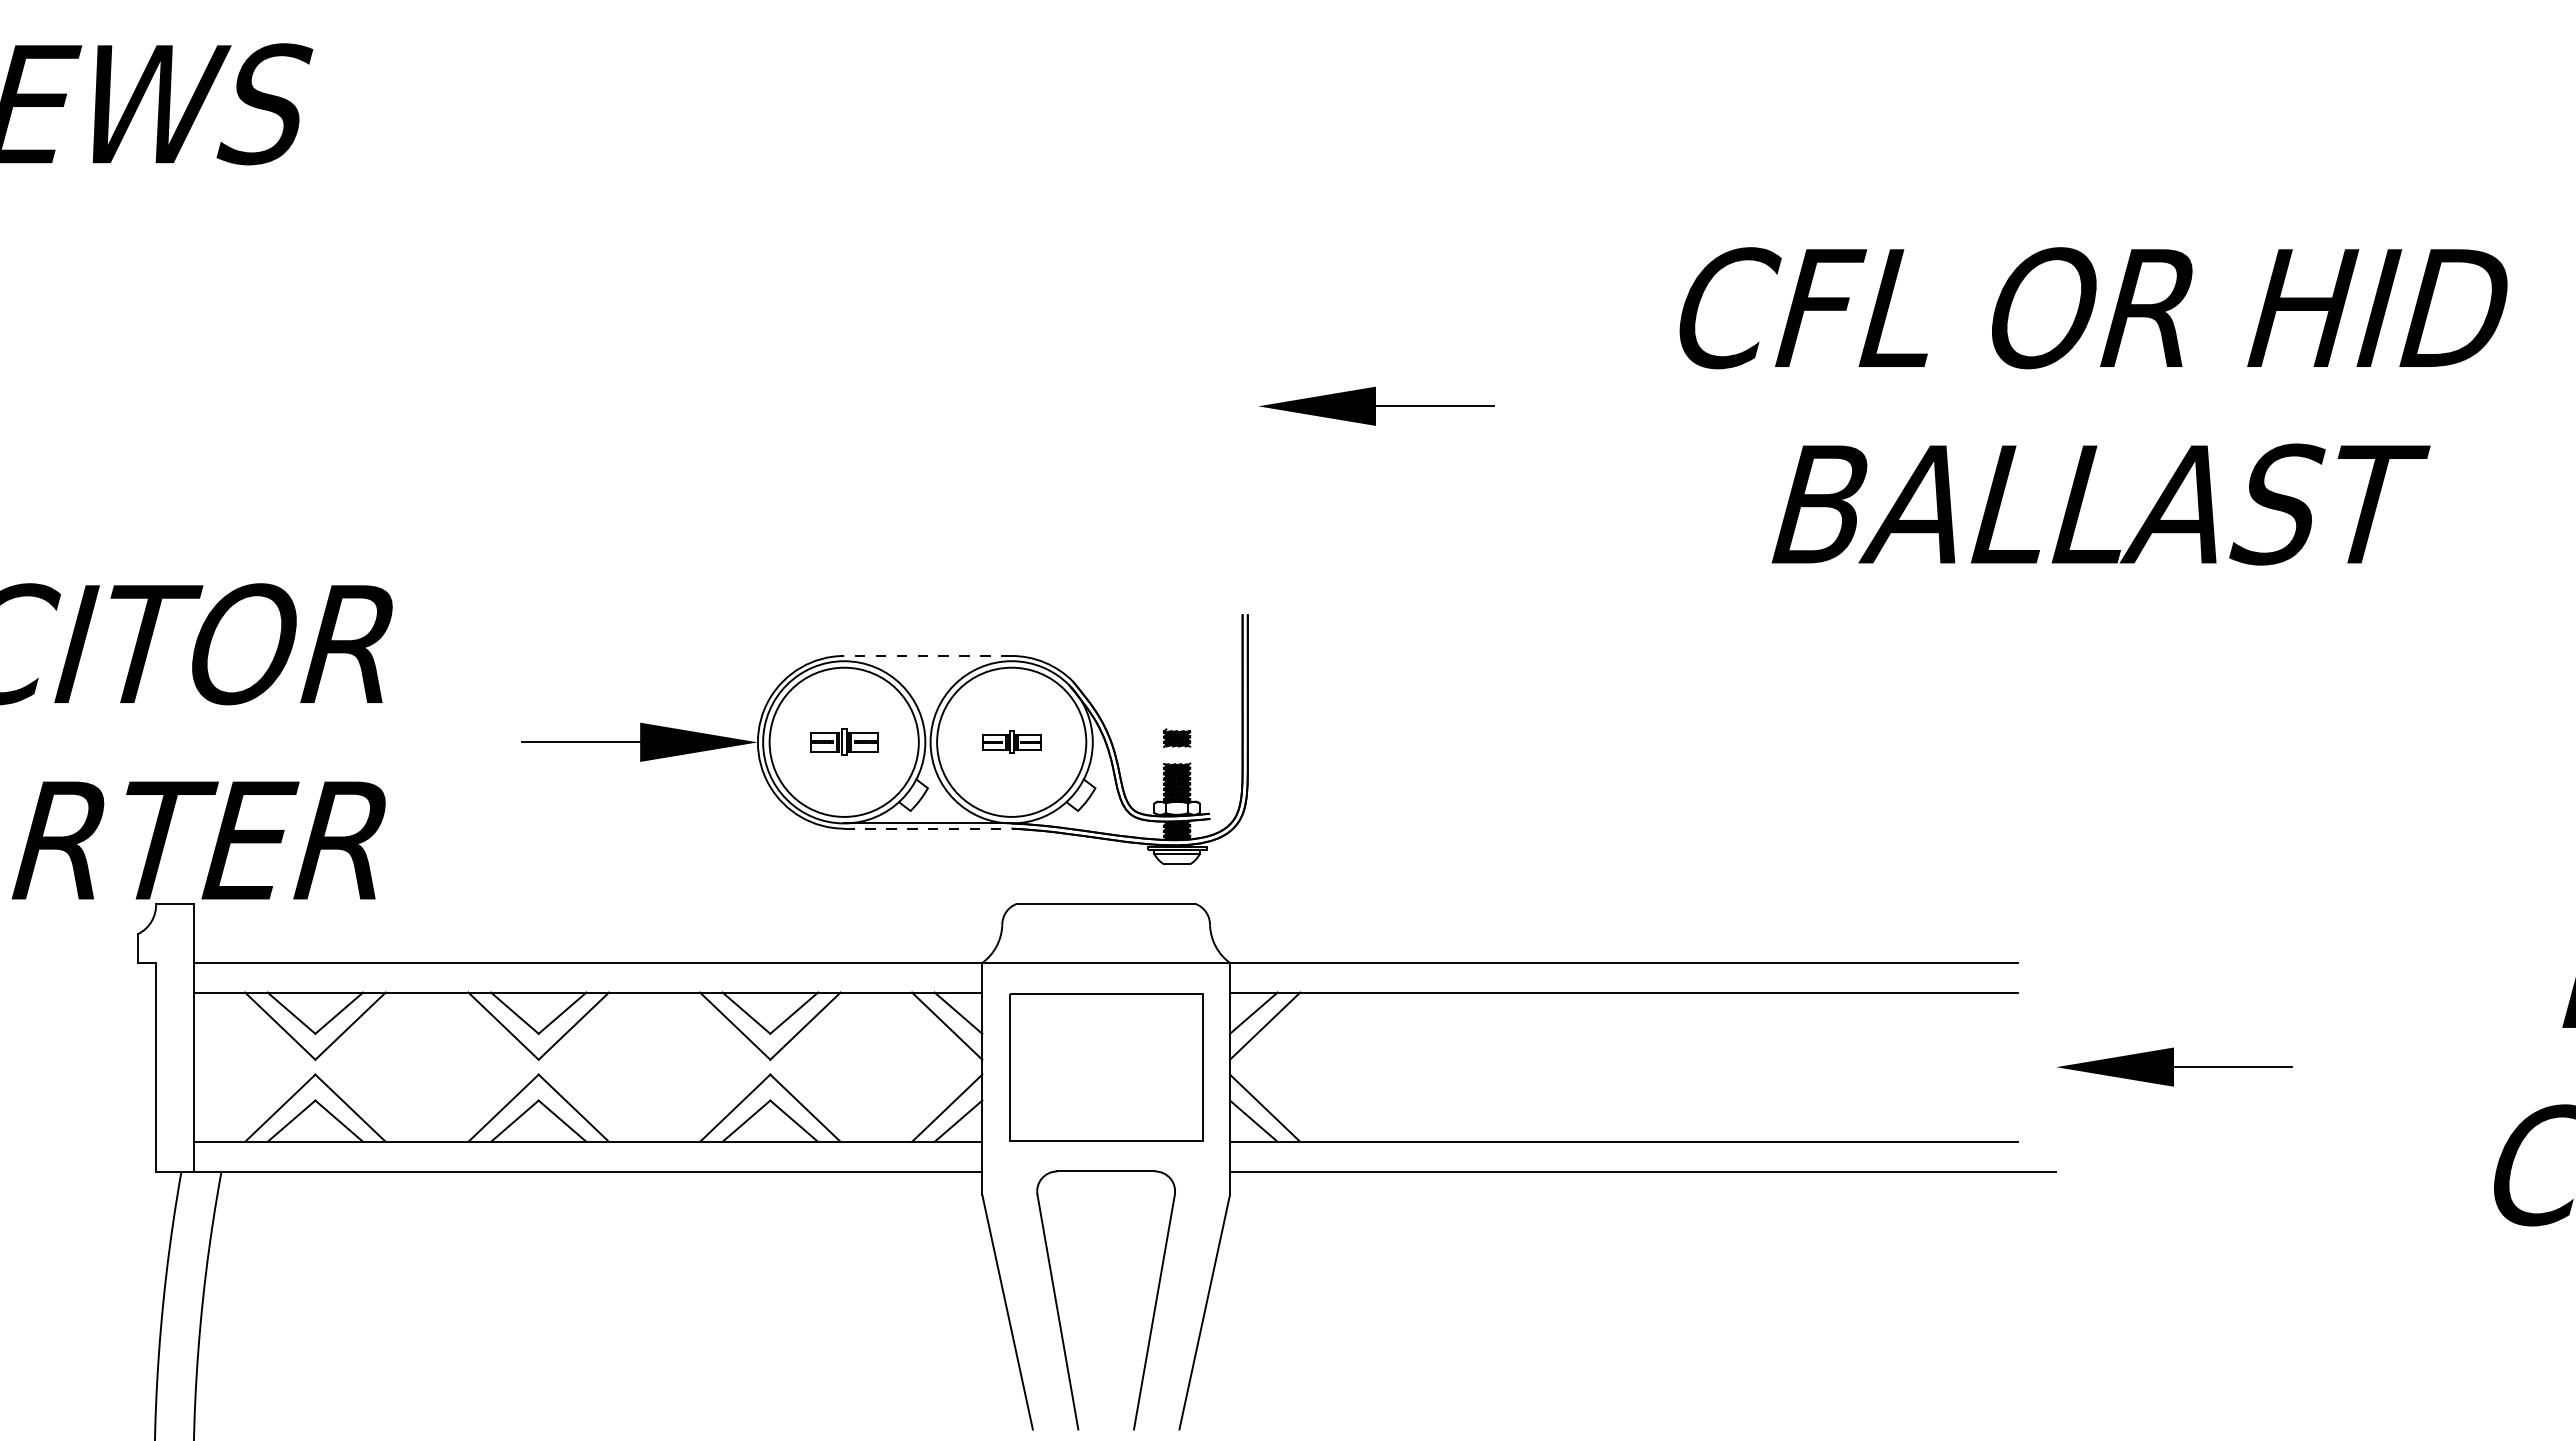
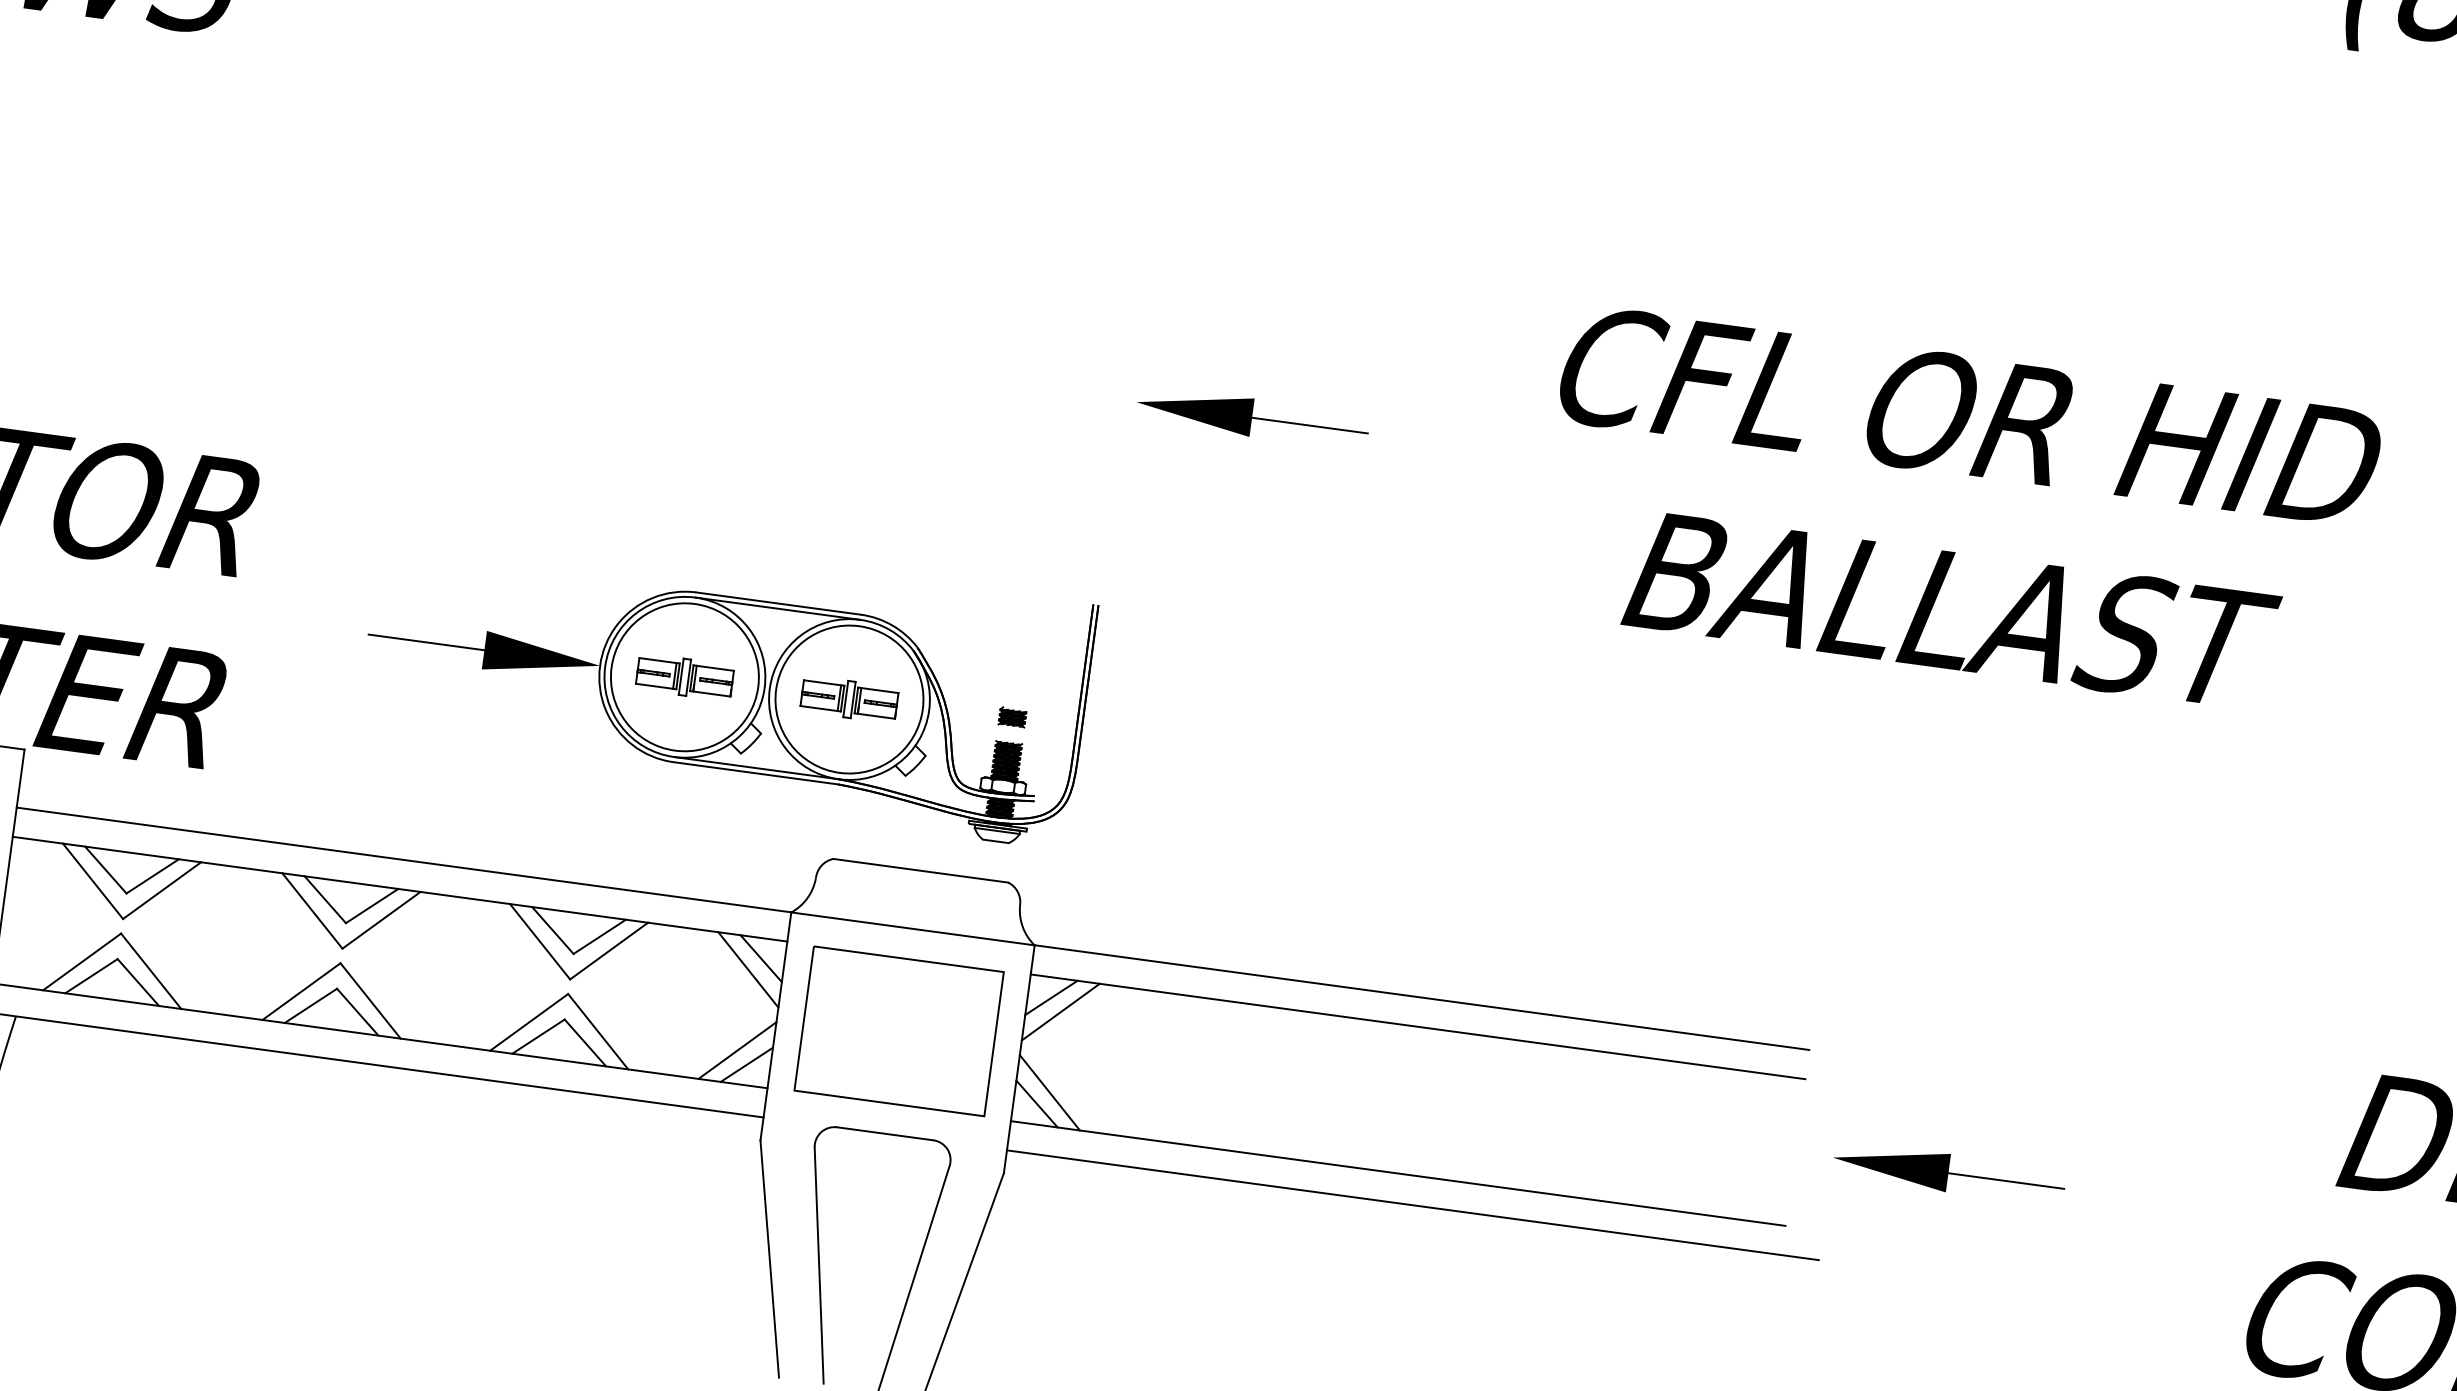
line: (927, 655) -> (778, 603), dashed -> solid
line: (927, 661) -> (777, 608), added
part: (843, 742) -> (684, 677), size x1.43
part: (1011, 742) -> (849, 699), size x1.67
line: (928, 828) -> (756, 773), dashed -> solid

